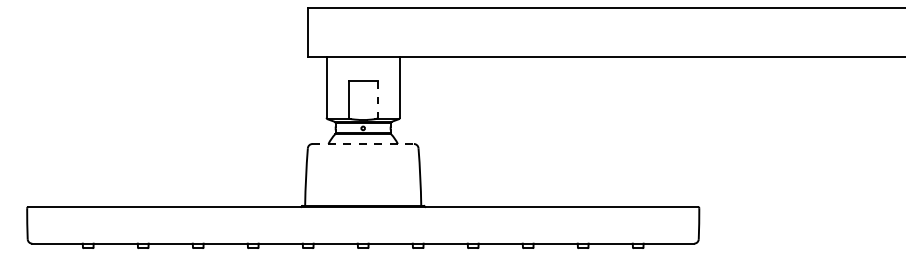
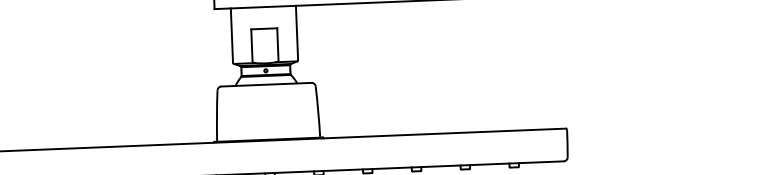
line: (377, 99) -> (277, 44), dashed -> solid
line: (363, 144) -> (266, 85), dashed -> solid

